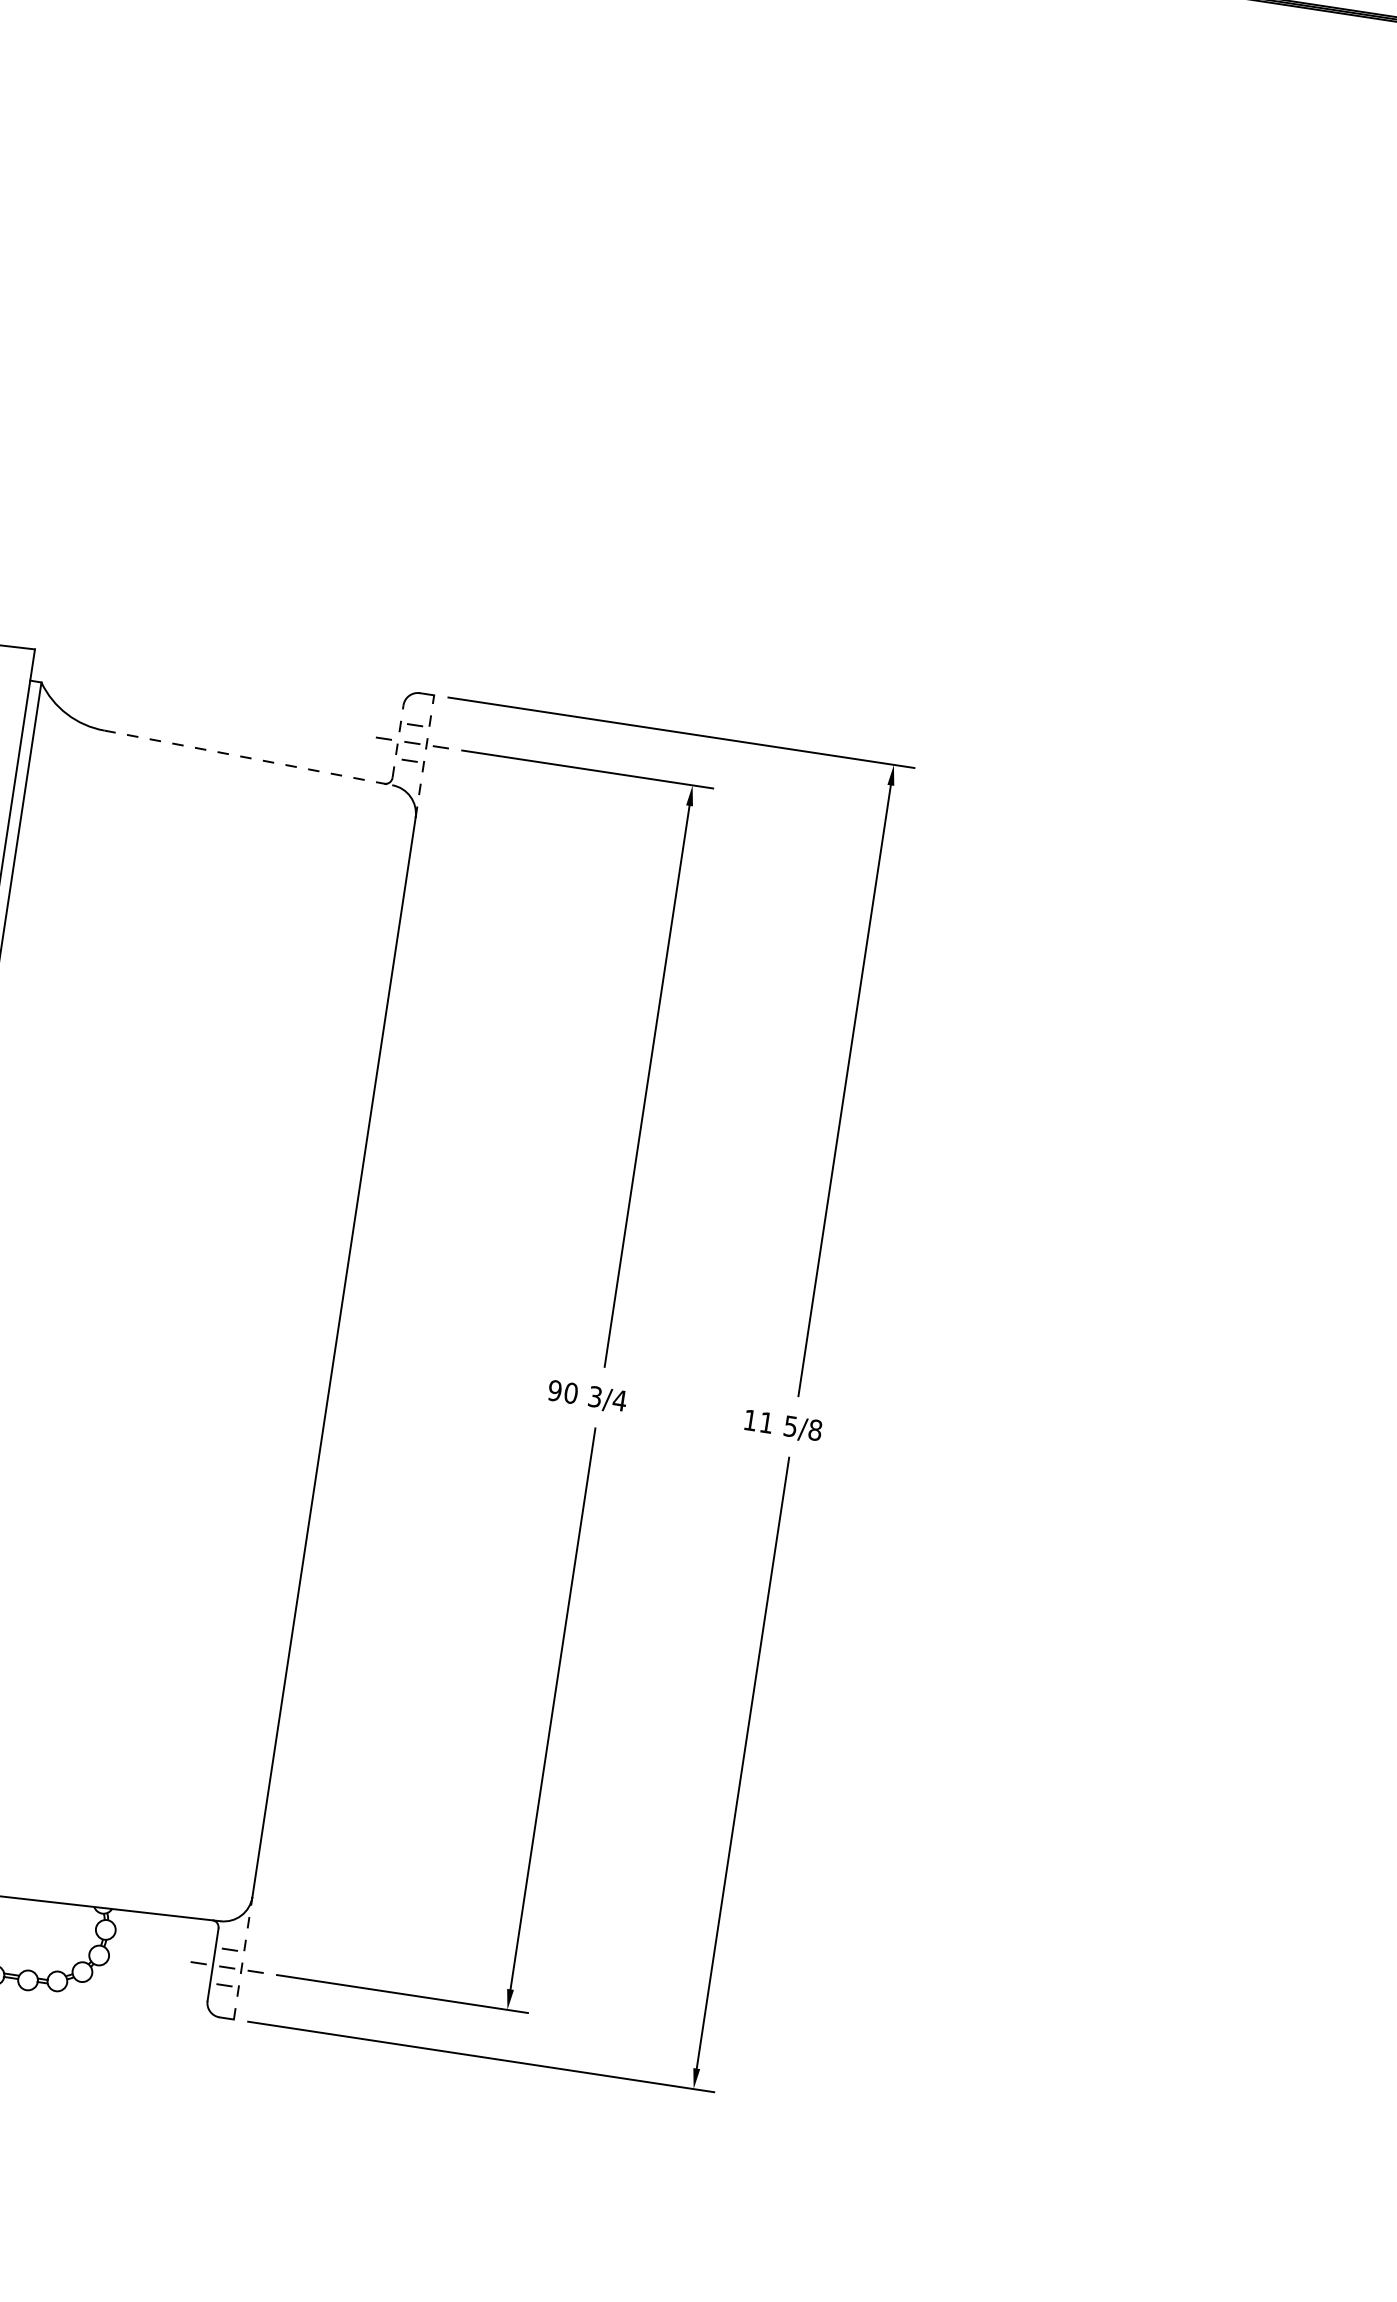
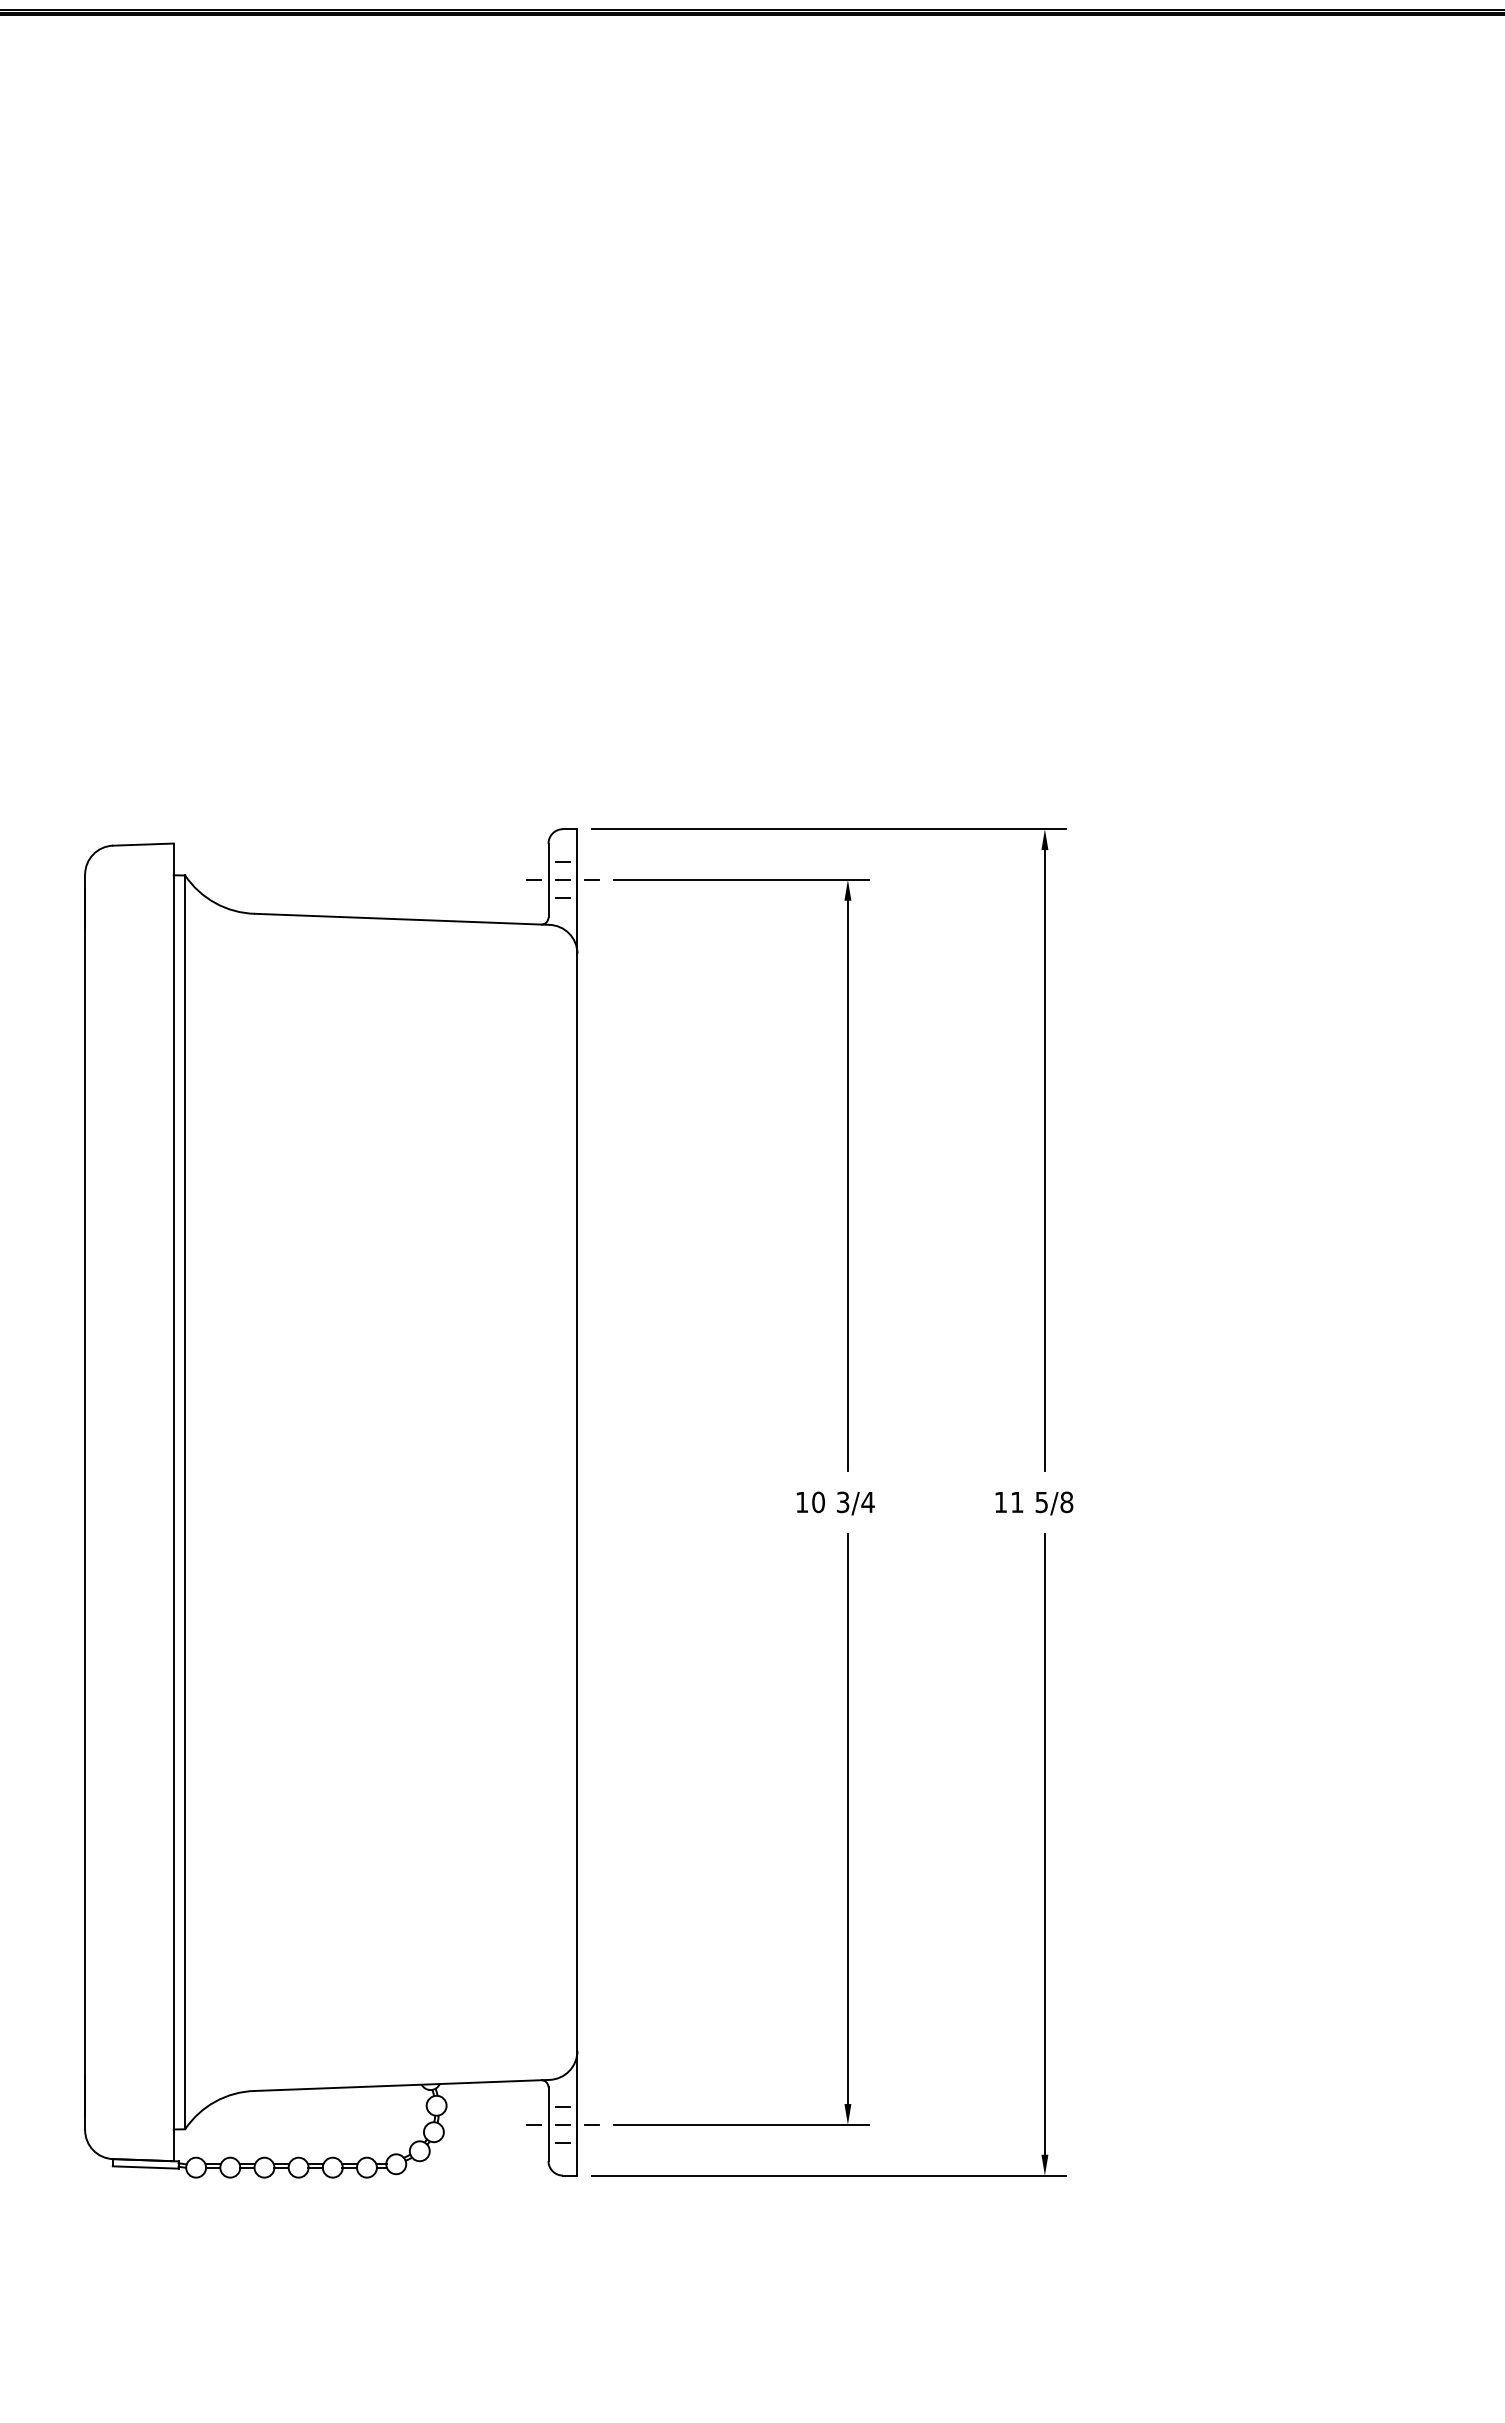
line: (398, 741) -> (548, 880), dashed -> solid
line: (424, 756) -> (577, 891), dashed -> solid
line: (248, 758) -> (402, 919), dashed -> solid
text: (554, 1390) -> (801, 1502), 90 -> 10
line: (243, 1957) -> (577, 2112), dashed -> solid

